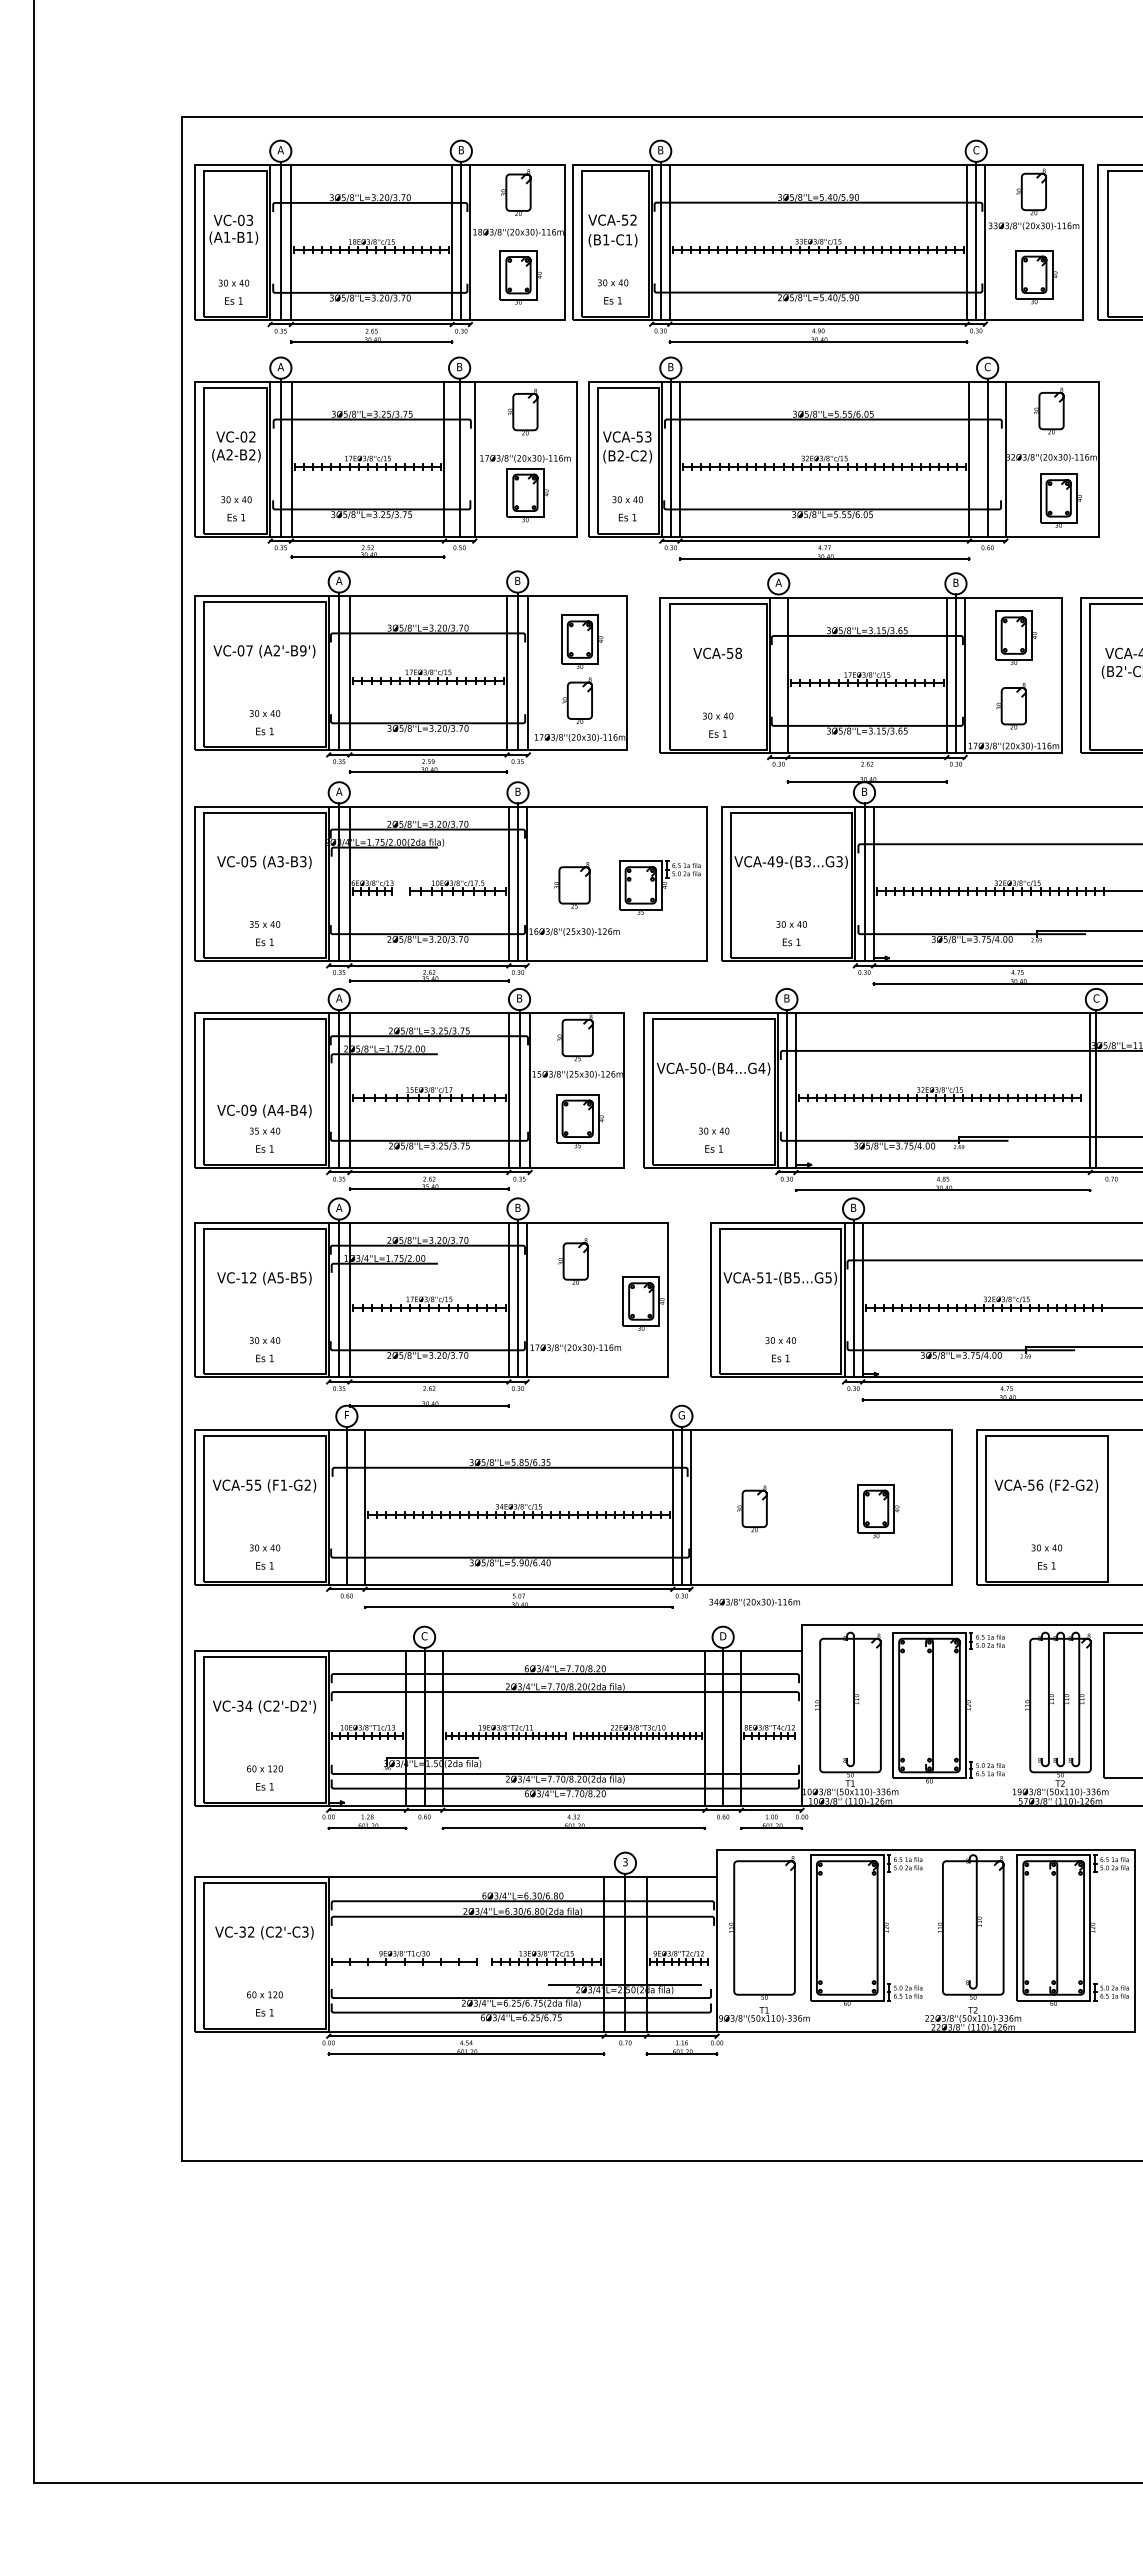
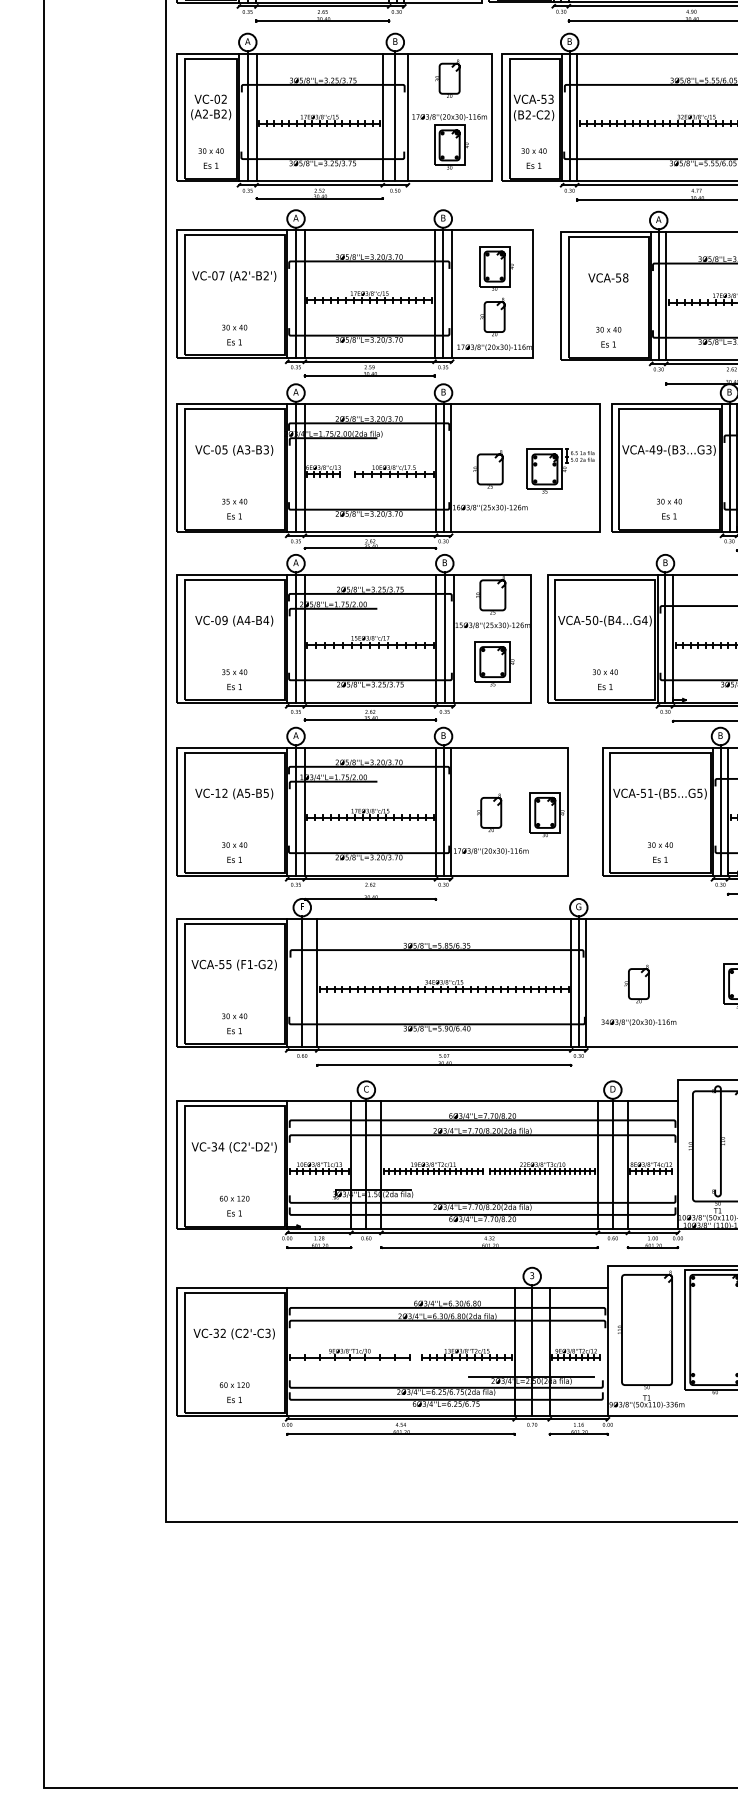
text: (303, 650) -> (266, 275), (A2'-B9') -> (A2'-B2')
line: (778, 673) -> (658, 294), added
text: (264, 1110) -> (234, 620), moved
part: (573, 1261) -> (489, 812), moved
text: (754, 1602) -> (638, 1022), moved

